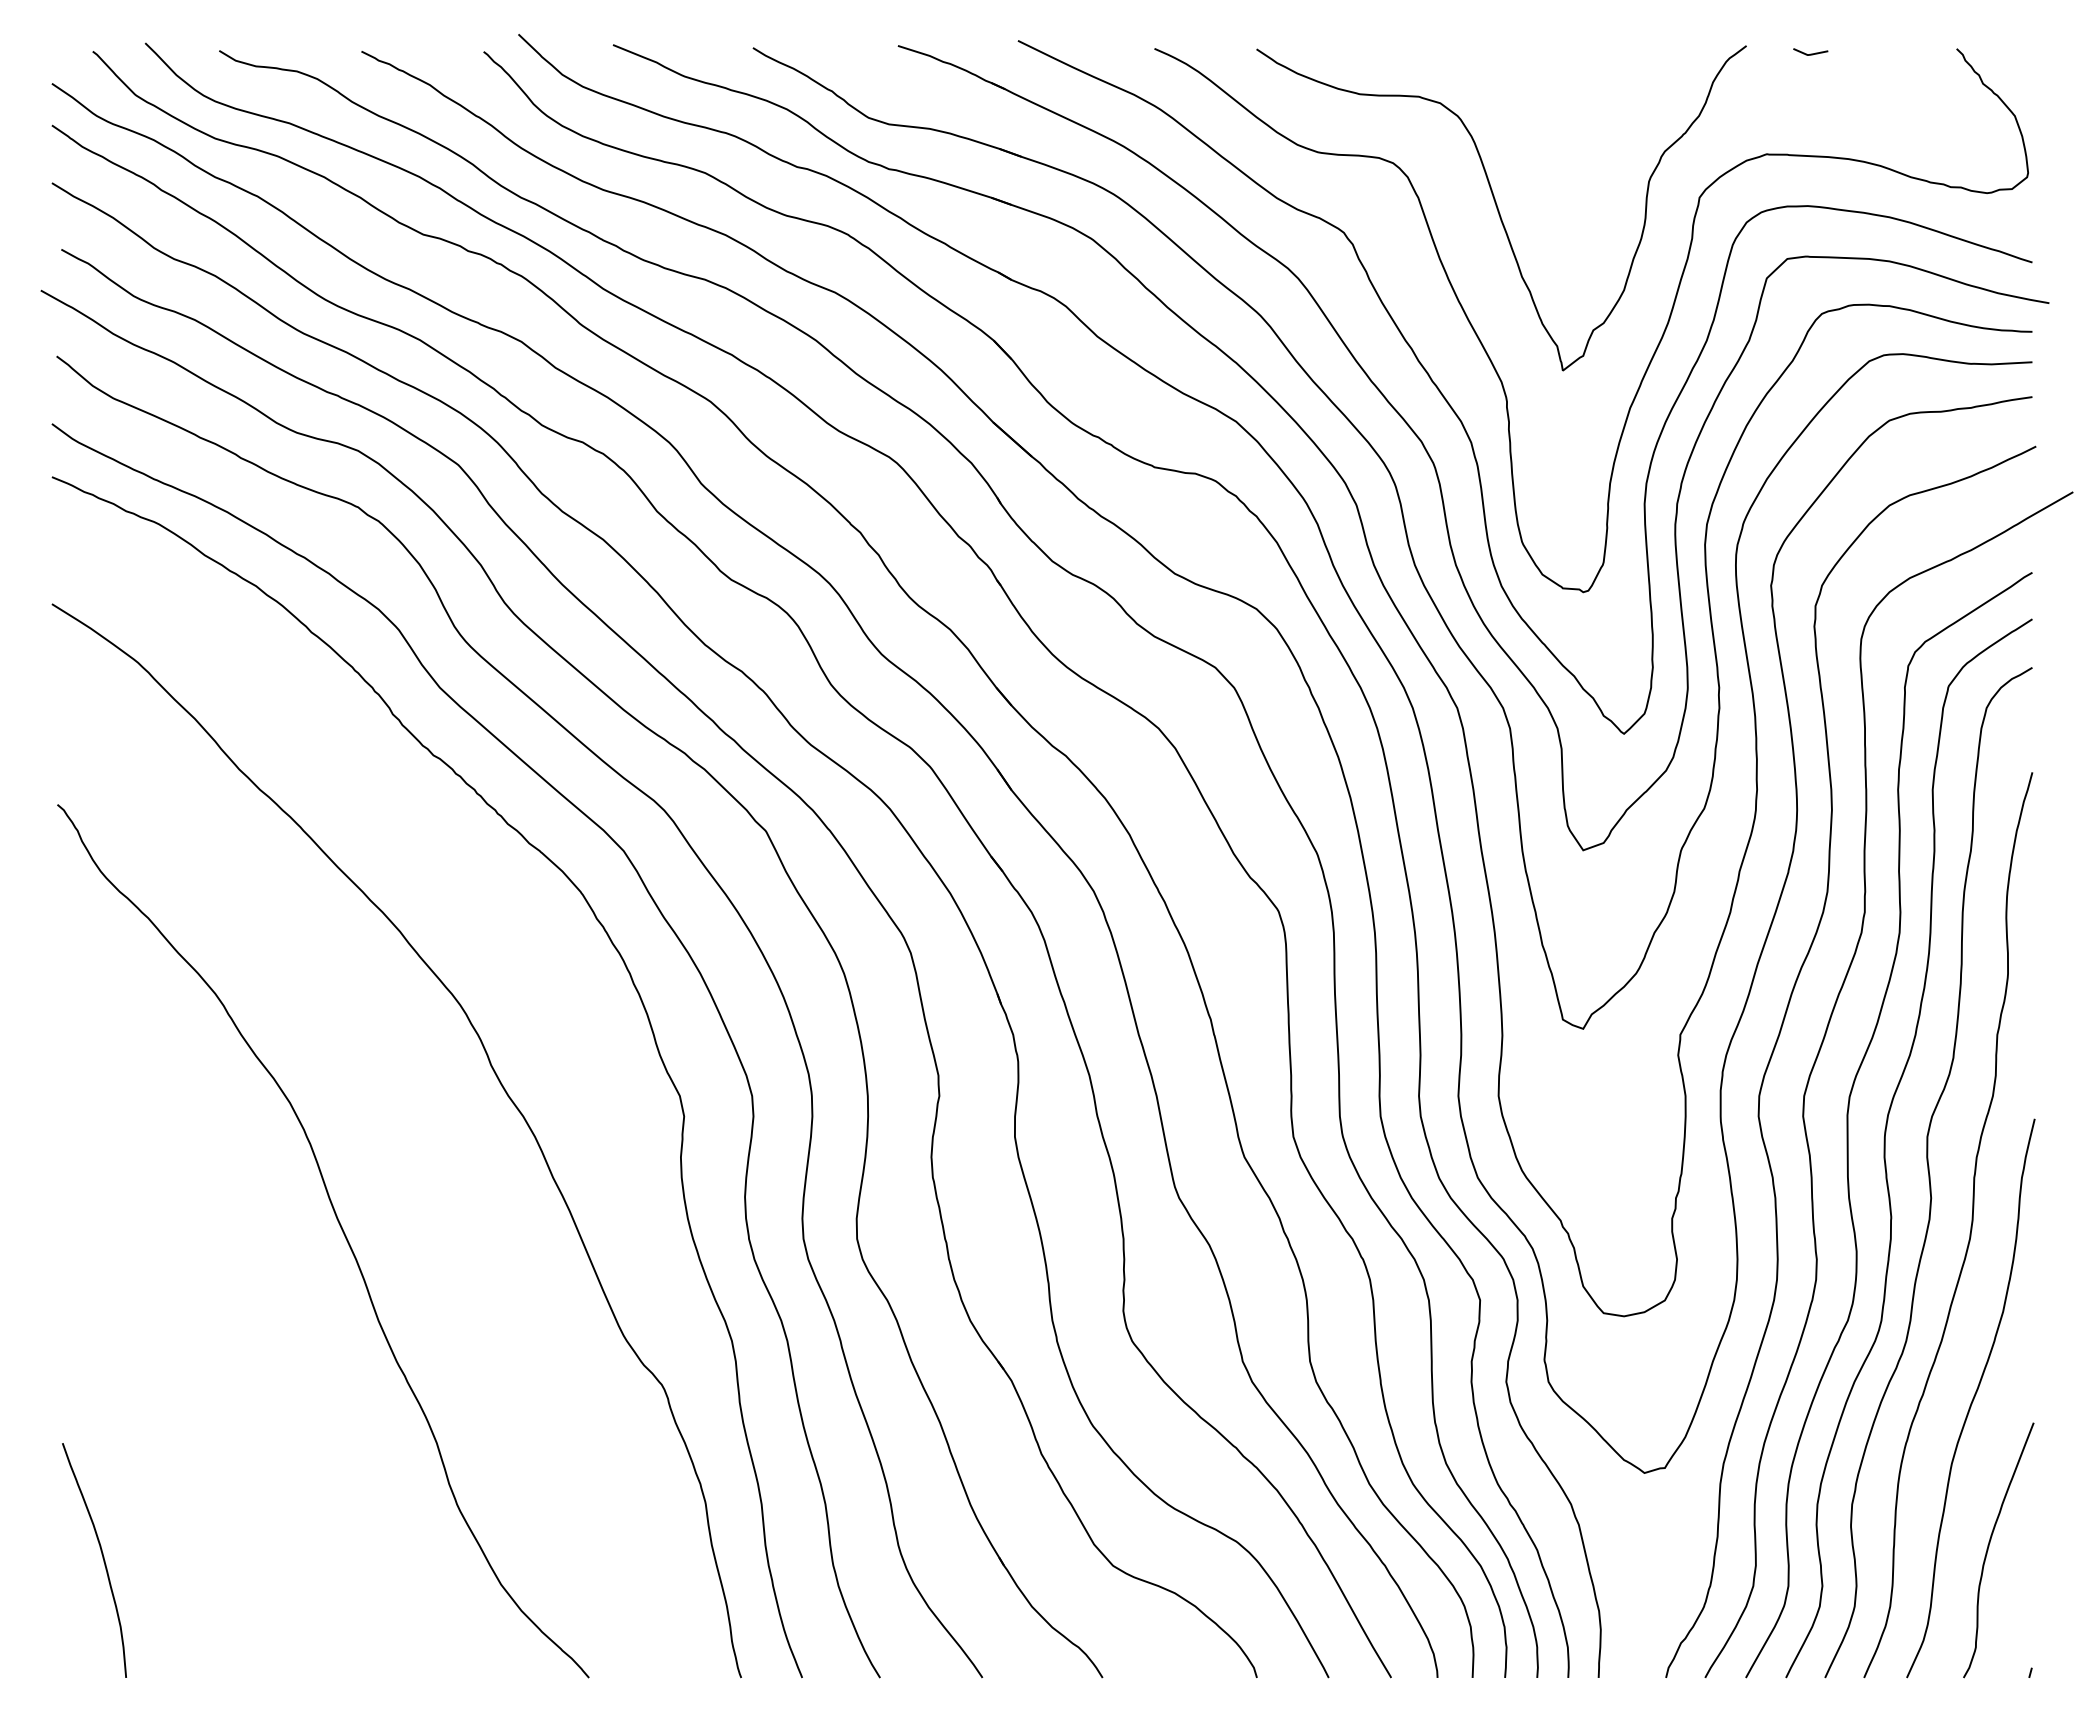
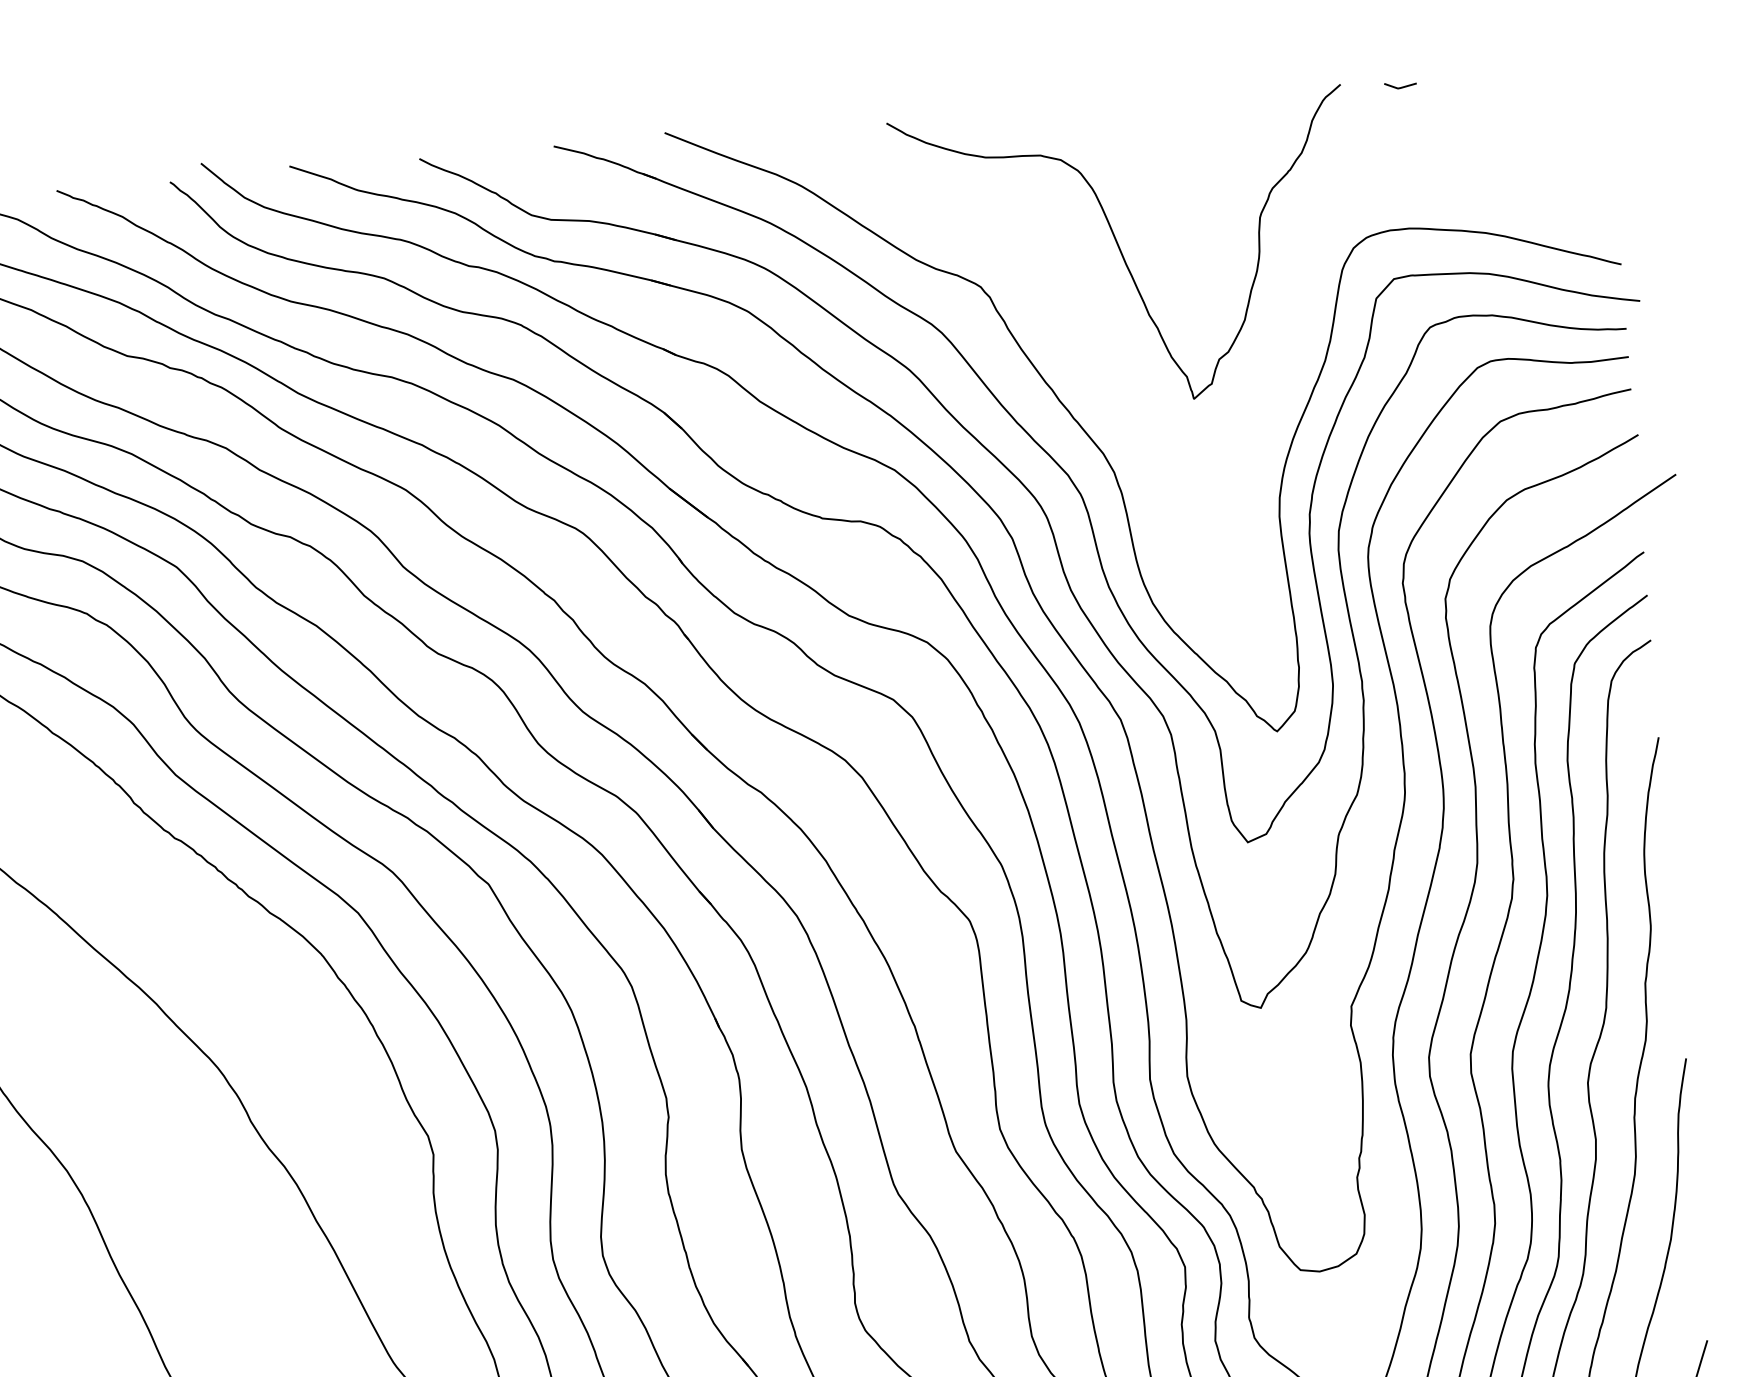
curve: (1656, 346) -> (1279, 369), removed

